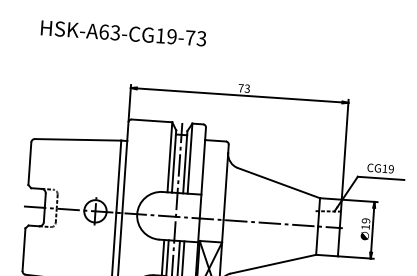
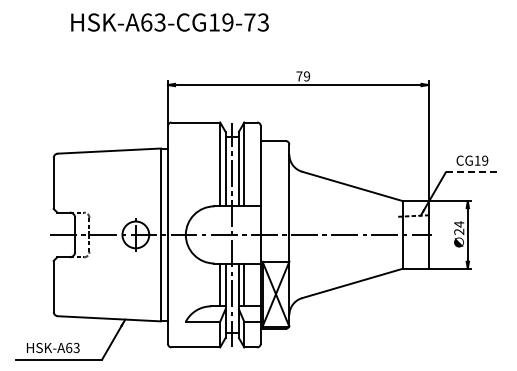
text: (123, 33) -> (169, 22), moved
text: (247, 88) -> (307, 76), 73 -> 79
line: (380, 178) -> (473, 172), solid -> dashed
text: (366, 223) -> (459, 227), 19 -> 24

